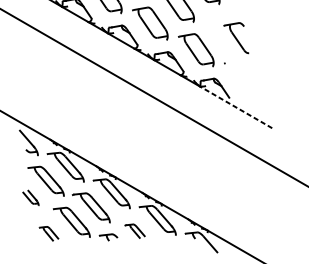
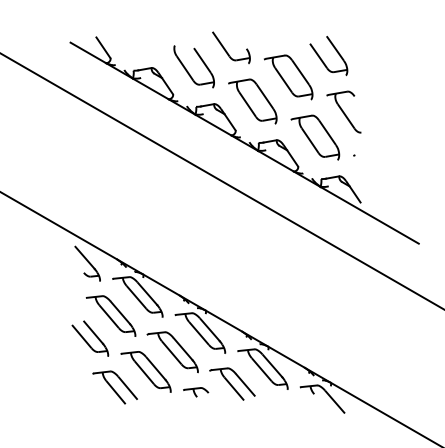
part: (235, 37) -> (343, 111), moved
line: (235, 107) -> (369, 215), dashed -> solid
part: (30, 197) -> (90, 338), size x1.67
part: (135, 231) -> (232, 383), size x1.67
part: (48, 233) -> (114, 387), size x1.67

